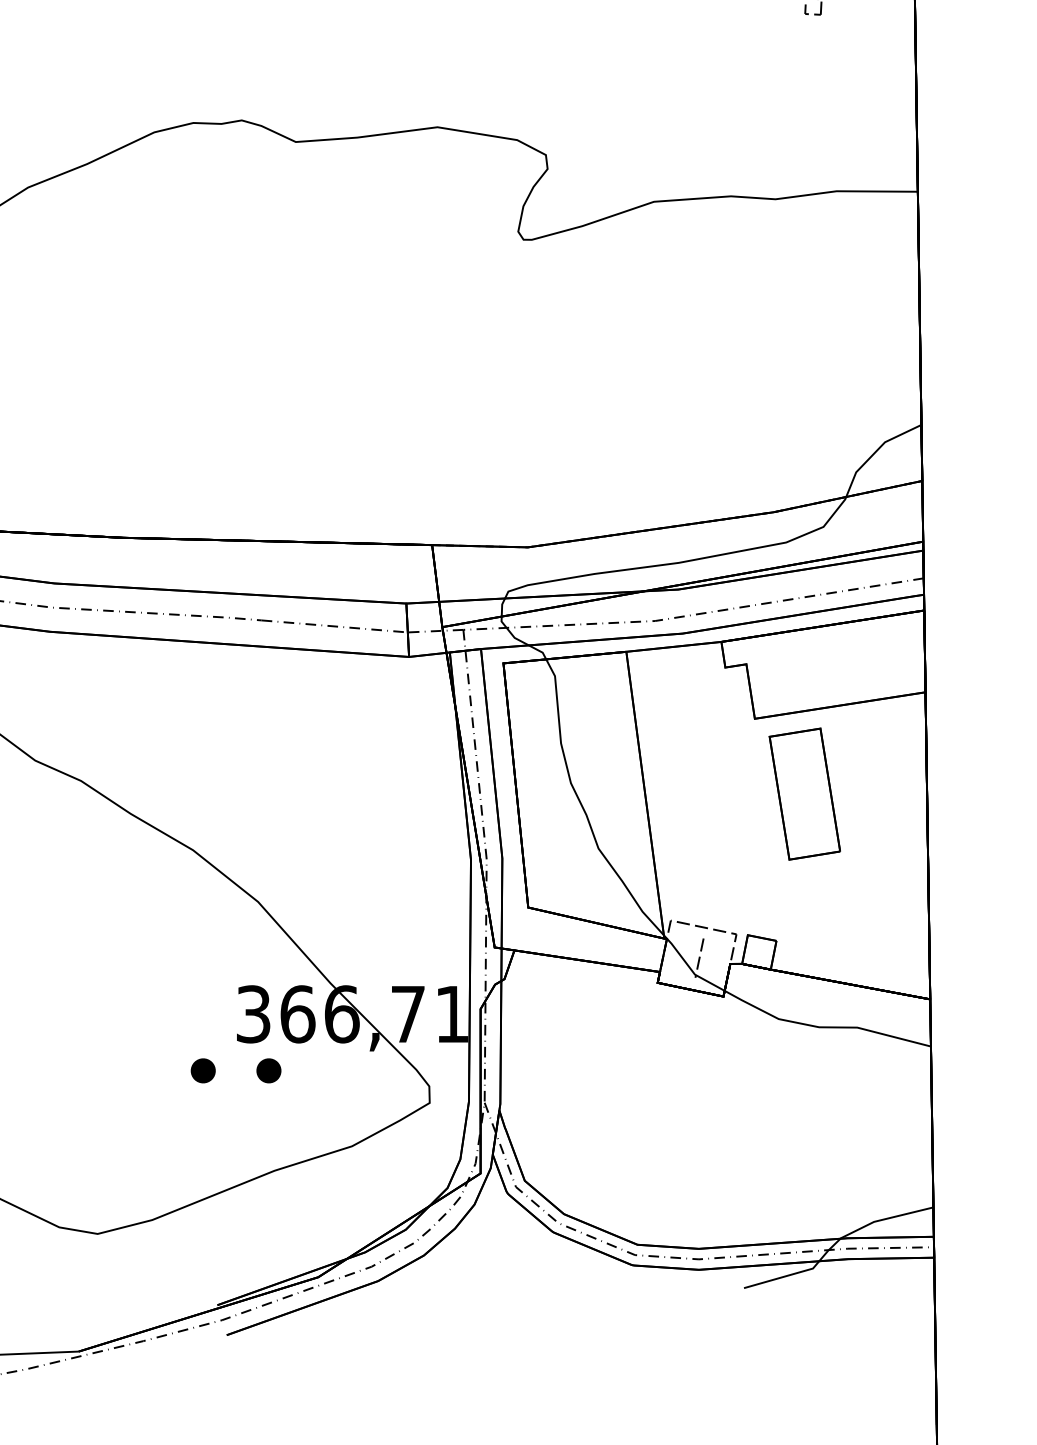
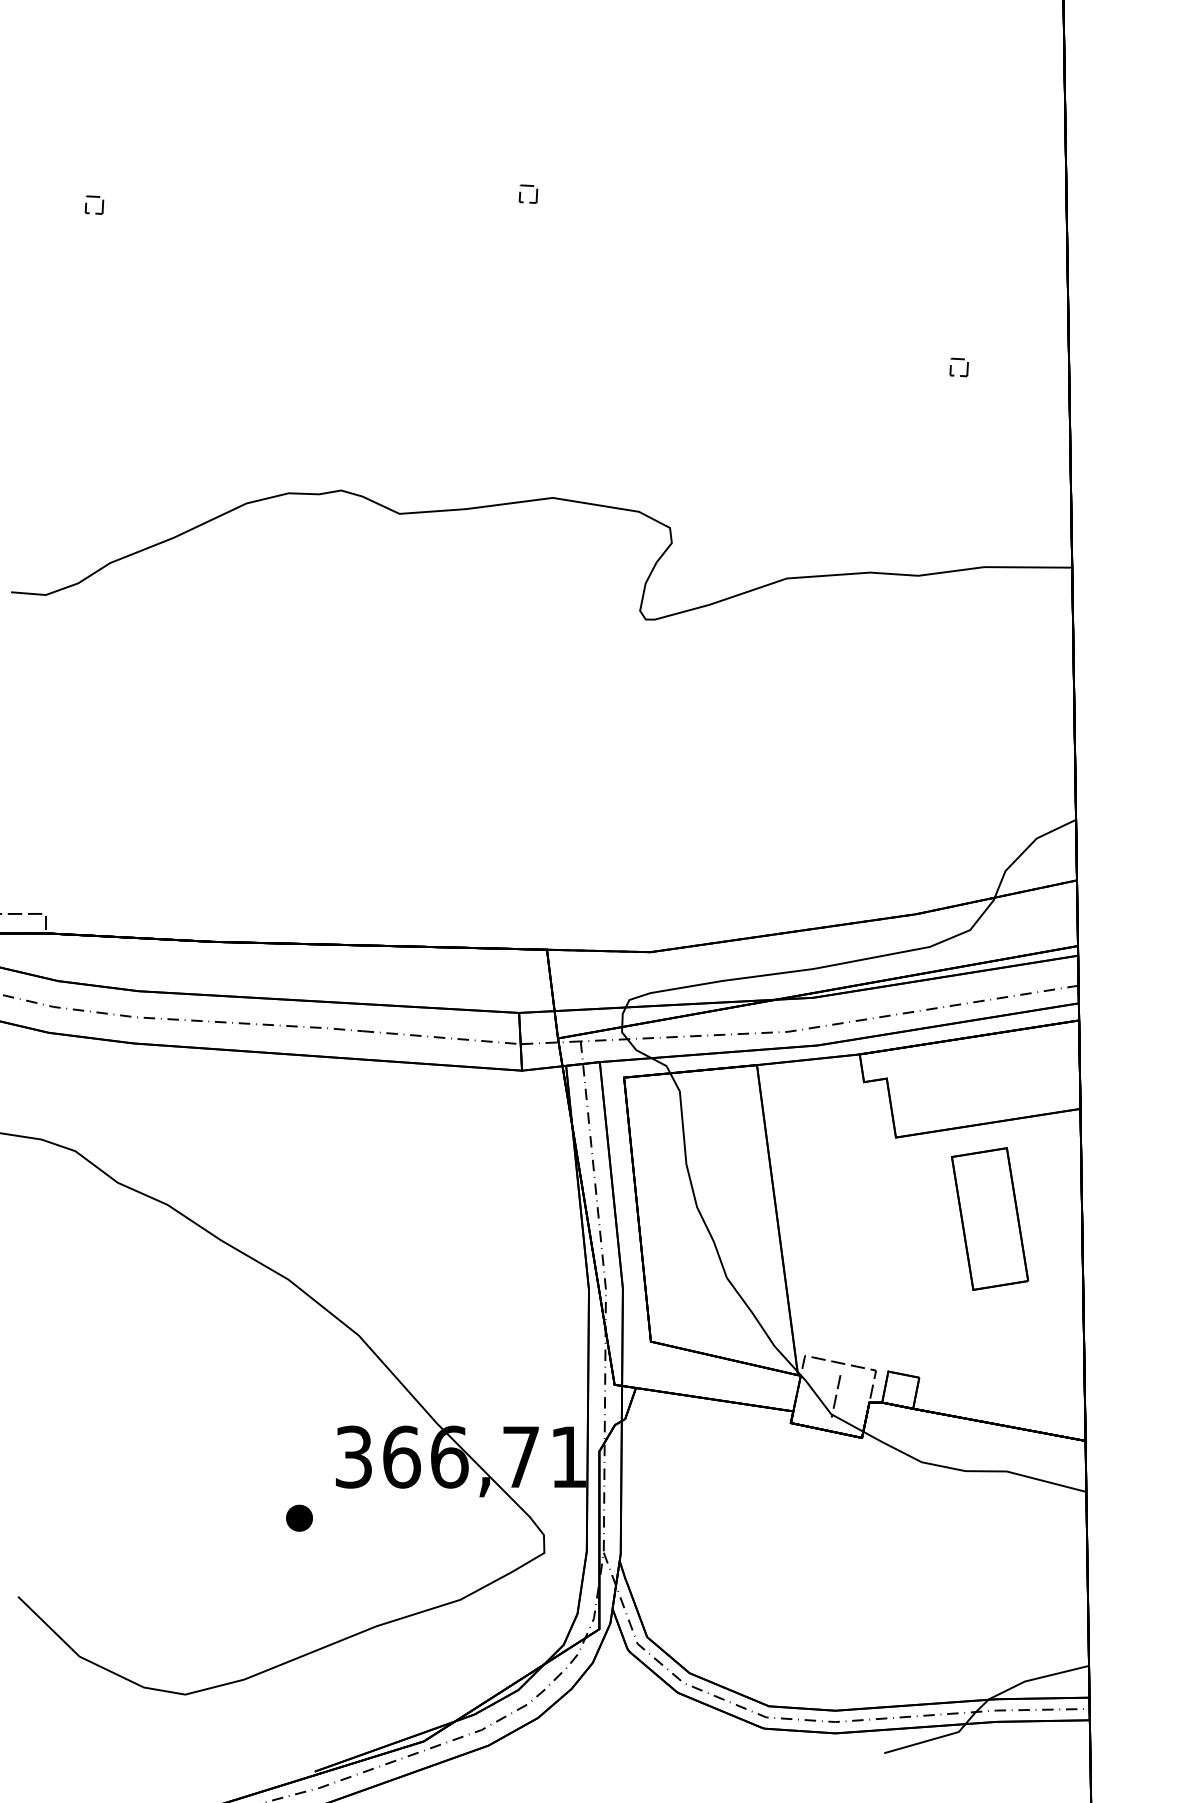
part: (805, 793) -> (990, 1218), moved
part: (268, 1070) -> (370, 1517), removed

